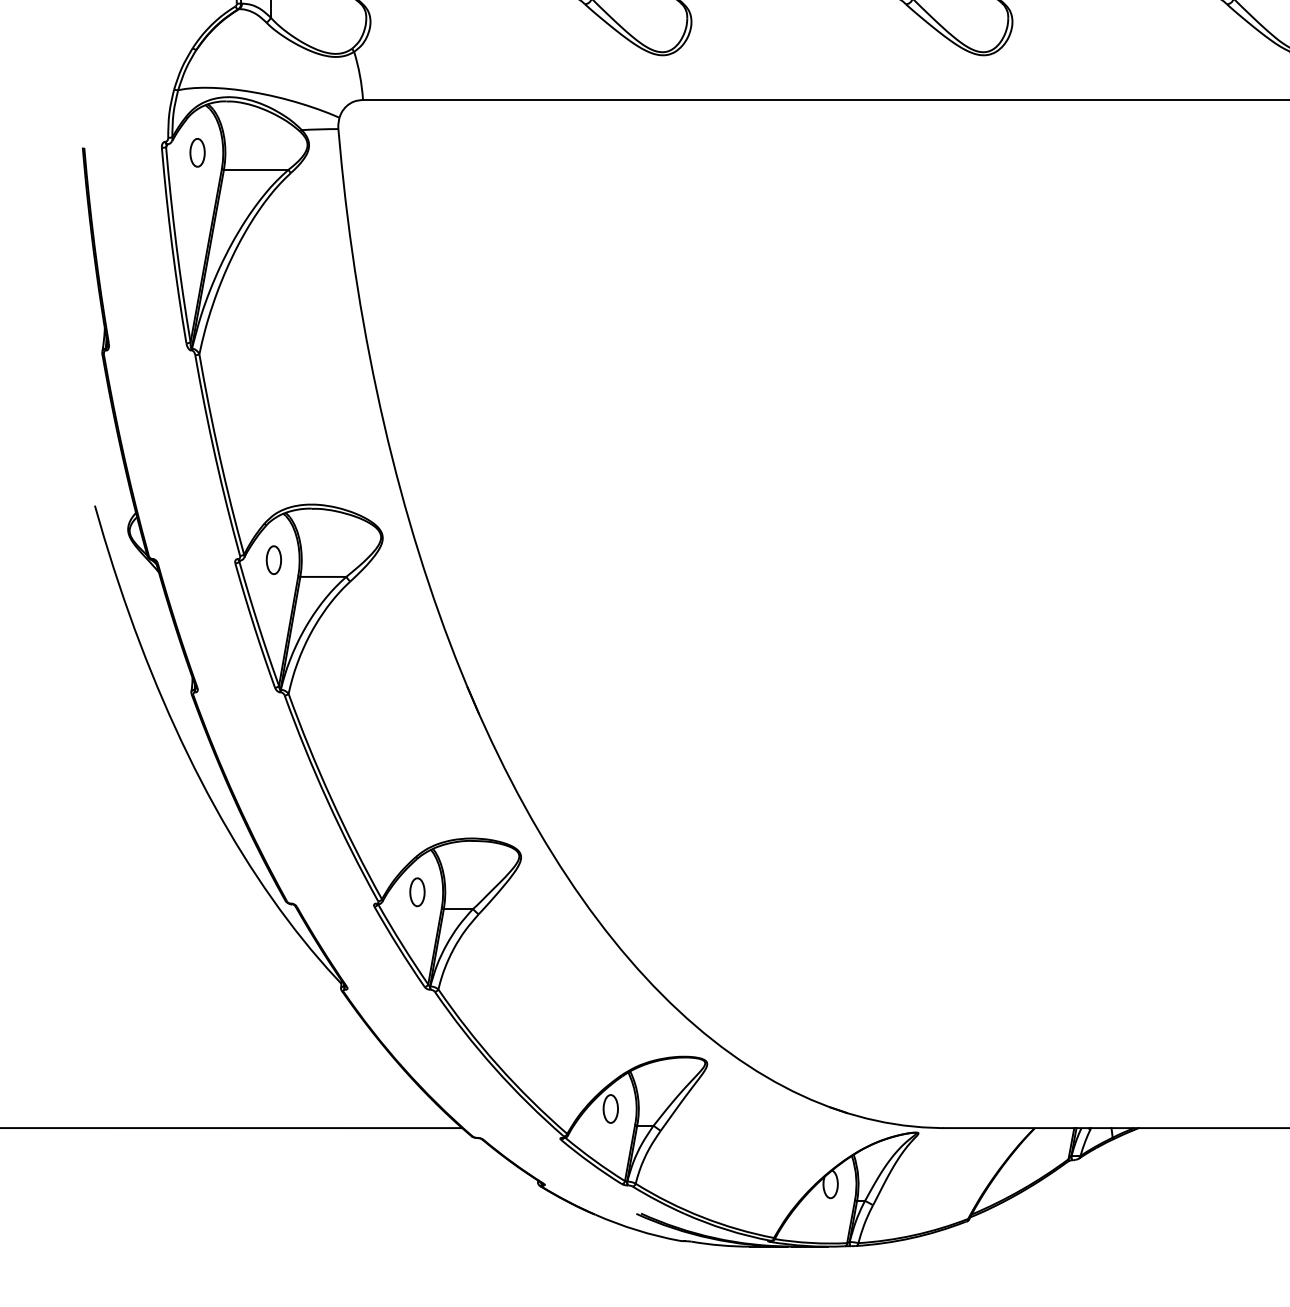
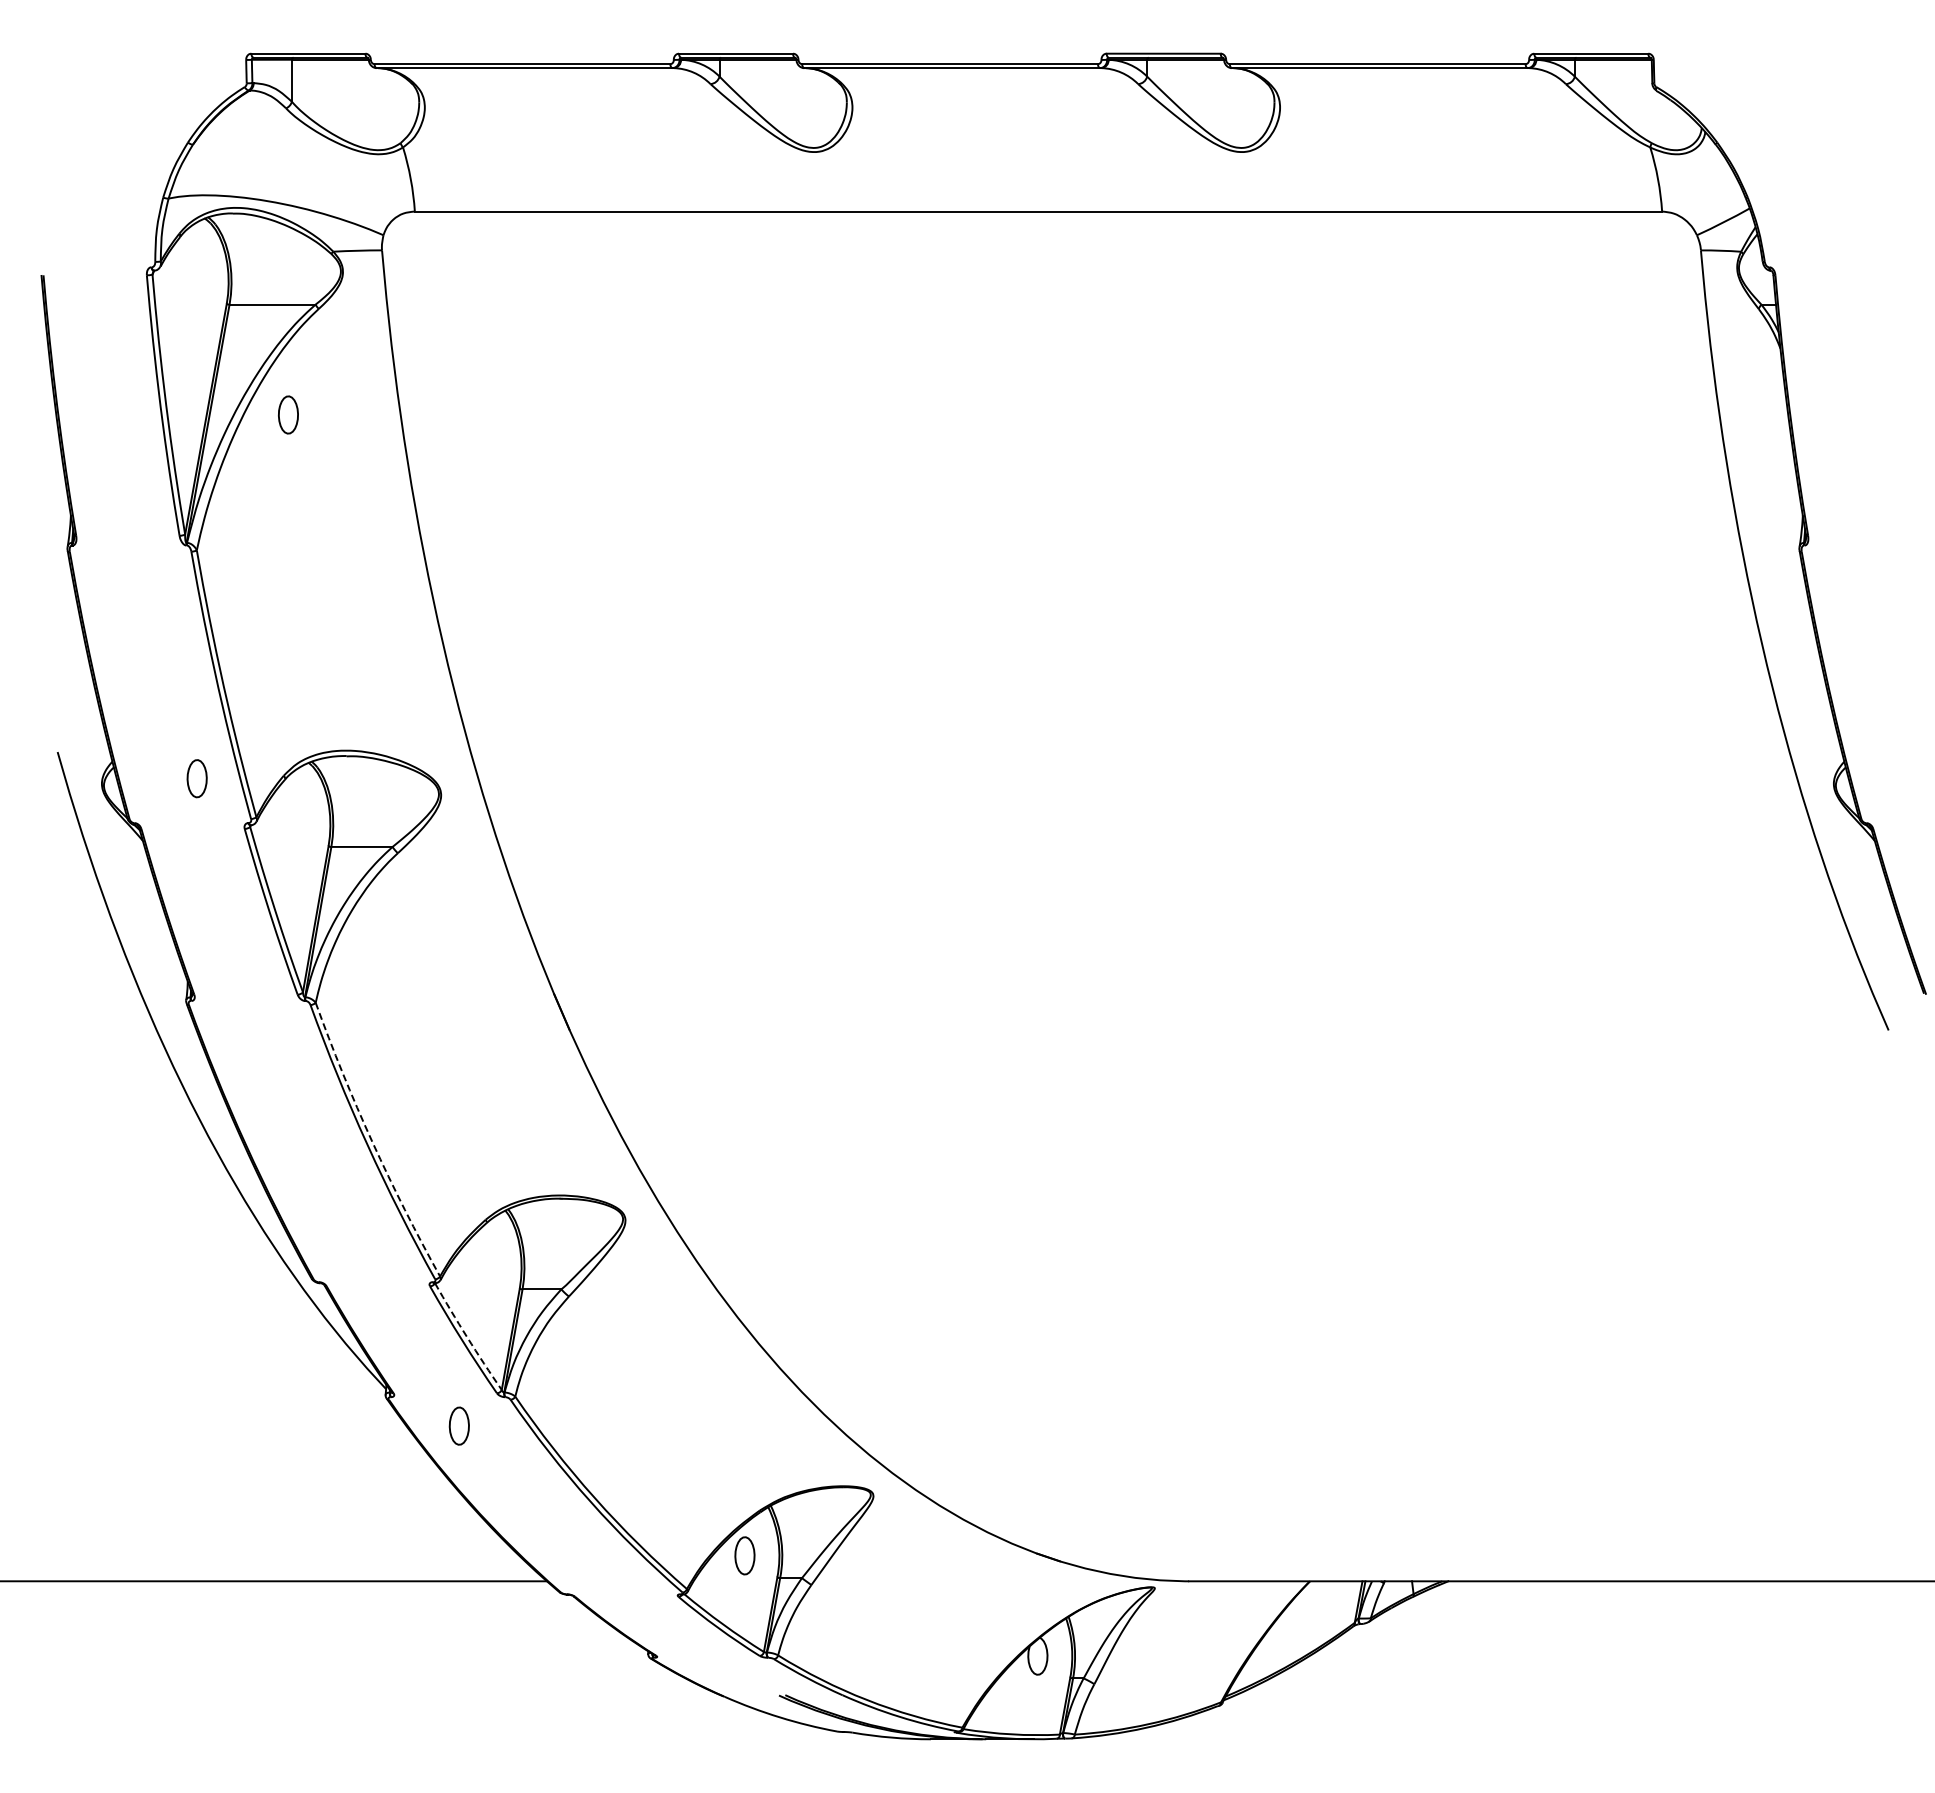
part: (197, 152) -> (288, 414), moved
part: (273, 560) -> (196, 778), moved
arc: (331, 798) -> (372, 1142), solid -> dashed
part: (416, 891) -> (458, 1425), moved
arc: (402, 945) -> (467, 1337), solid -> dashed

